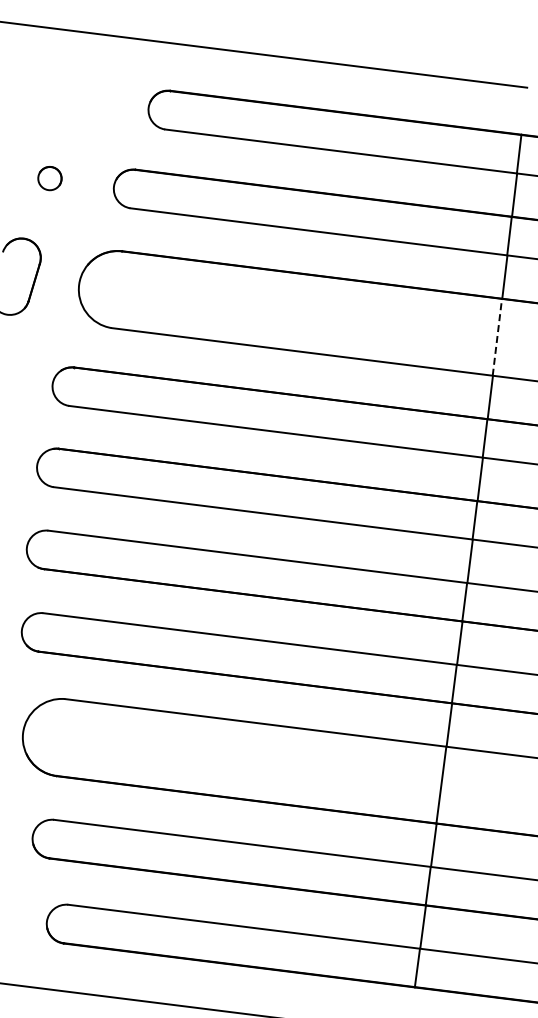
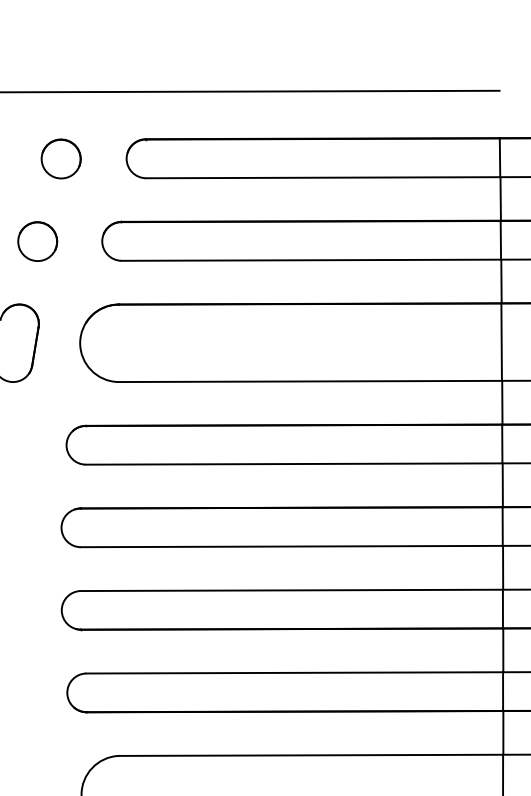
part: (83, 99) -> (60, 158), added
part: (49, 178) -> (37, 241), size x1.67
line: (497, 337) -> (501, 342), dashed -> solid

